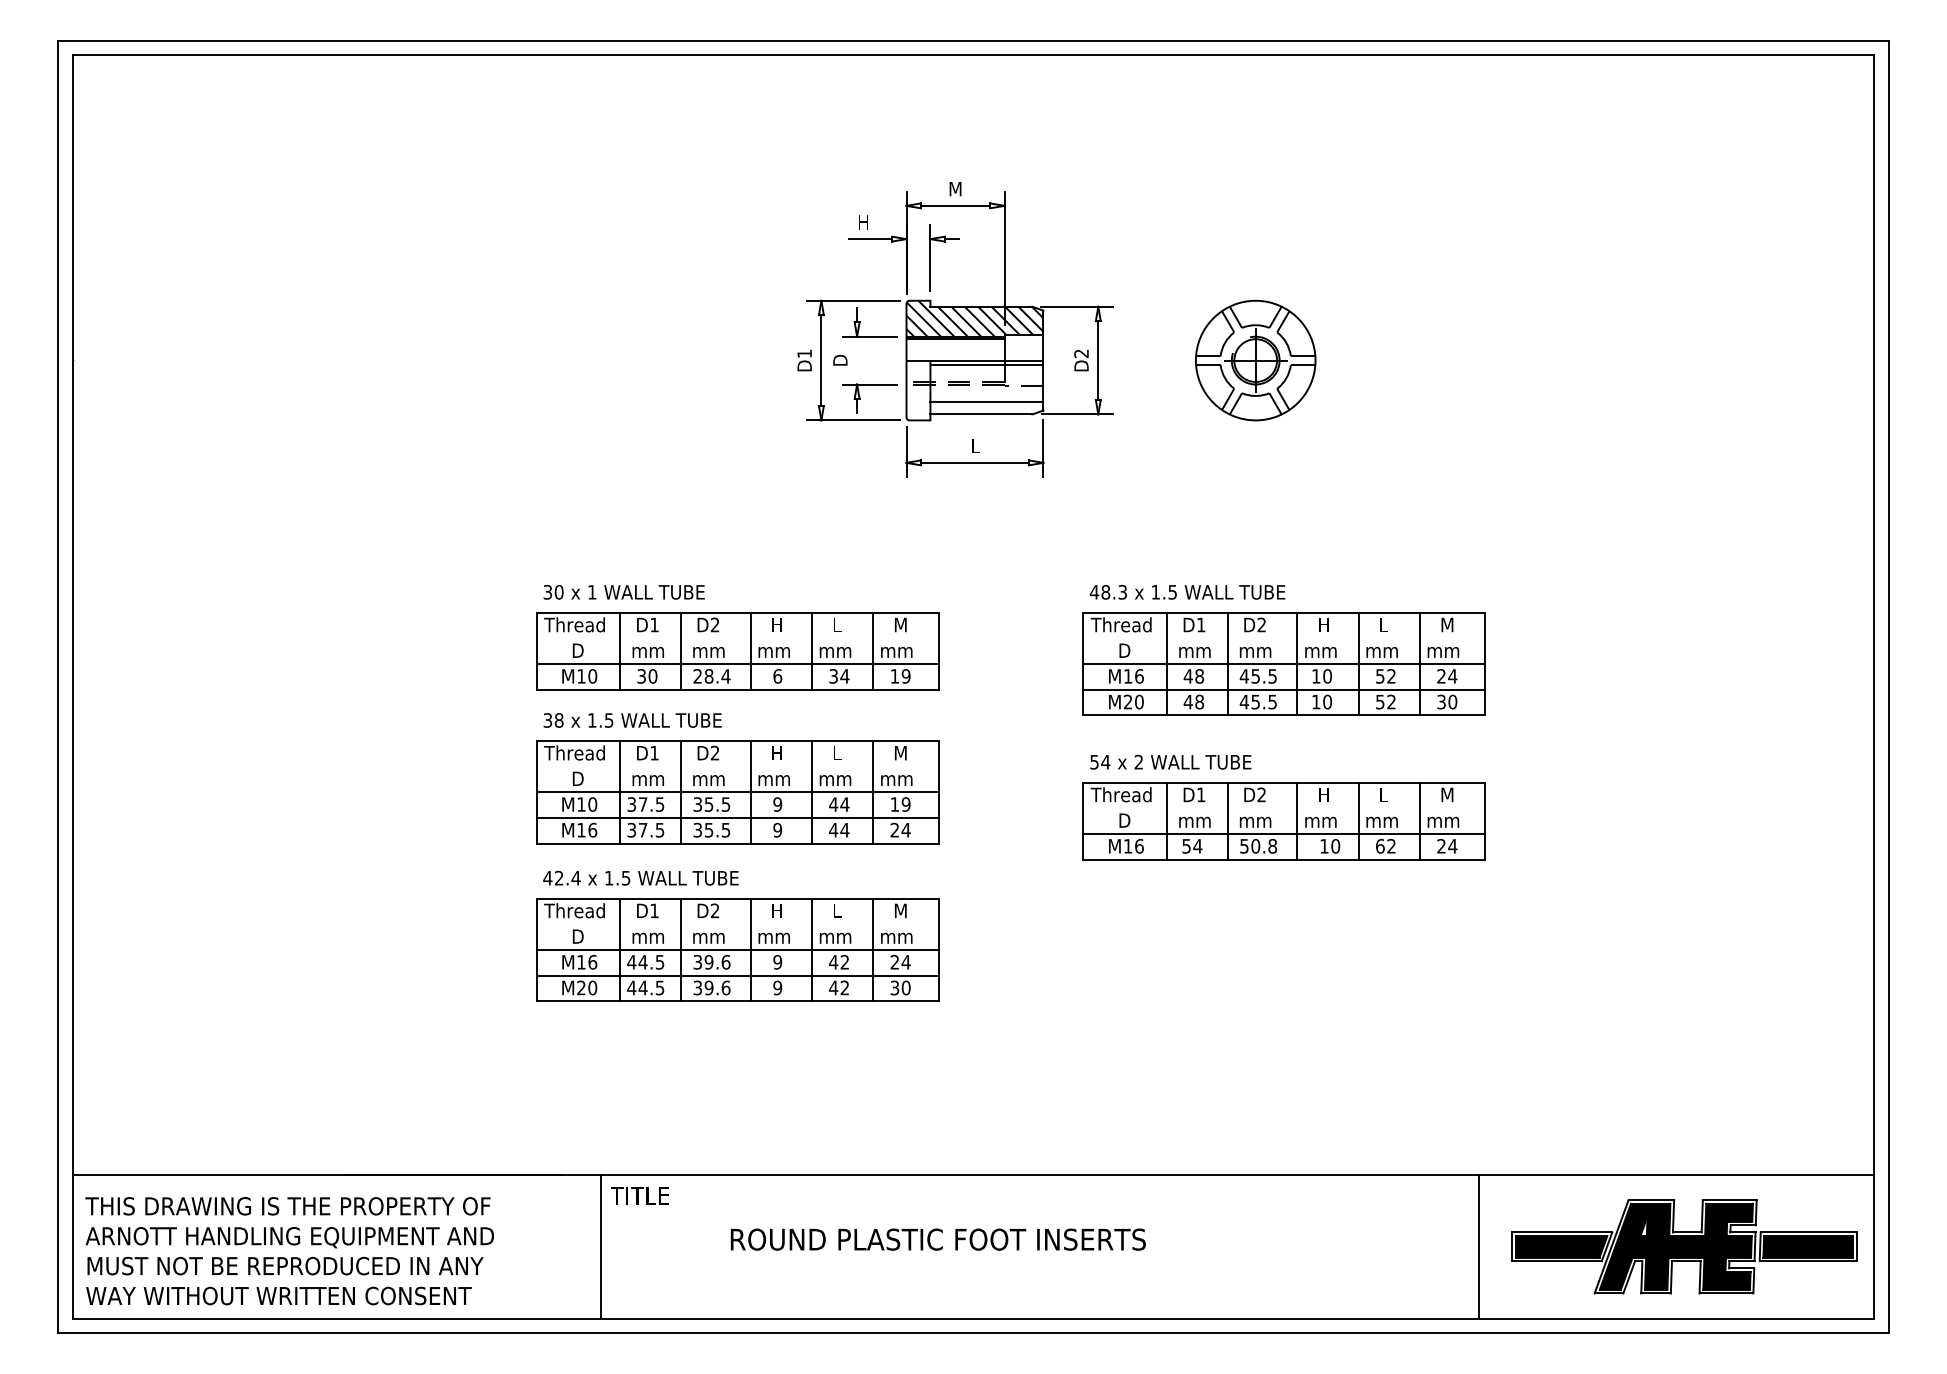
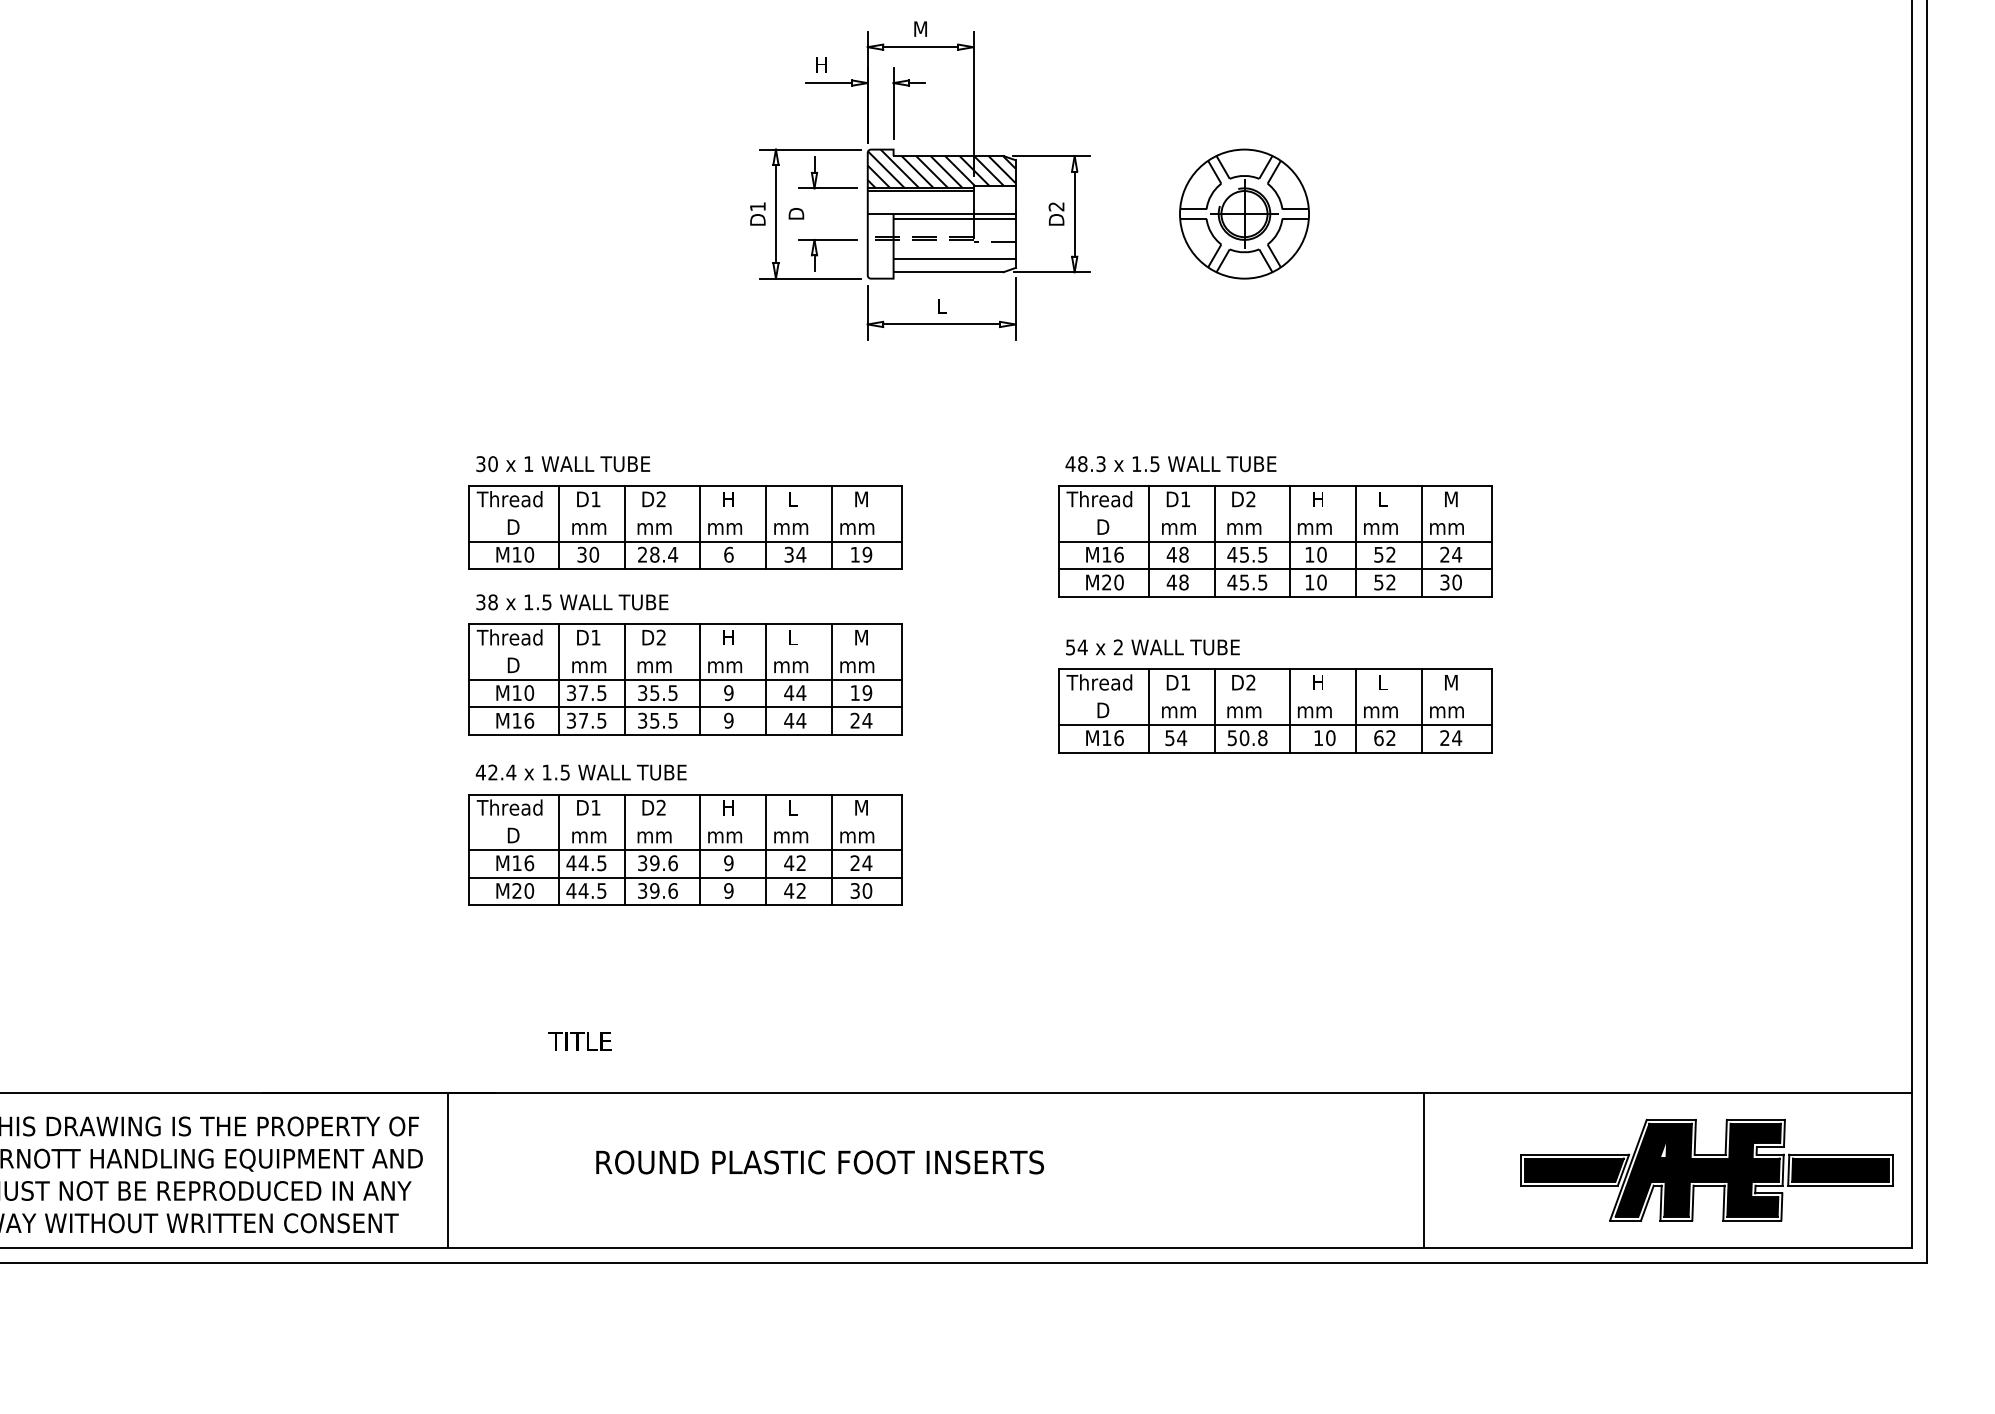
text: (639, 1195) -> (579, 1041), moved
text: (937, 1239) -> (819, 1162), moved
line: (601, 1246) -> (448, 1169), moved
line: (1479, 1246) -> (1424, 1169), moved

